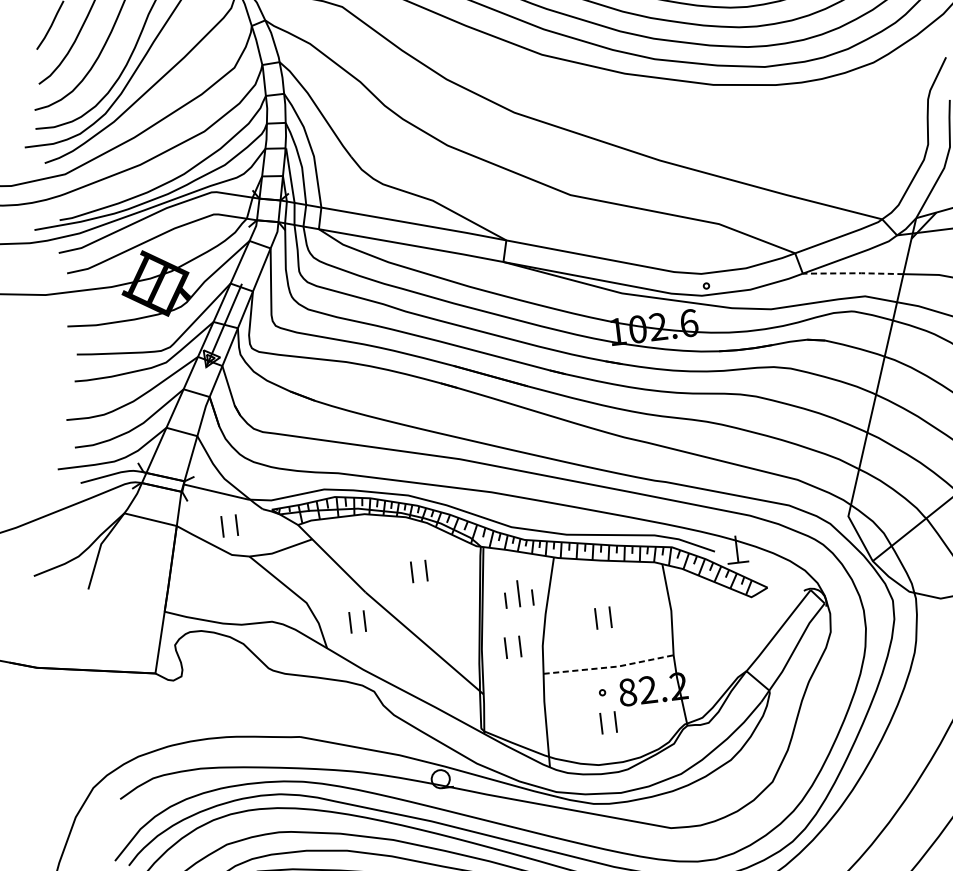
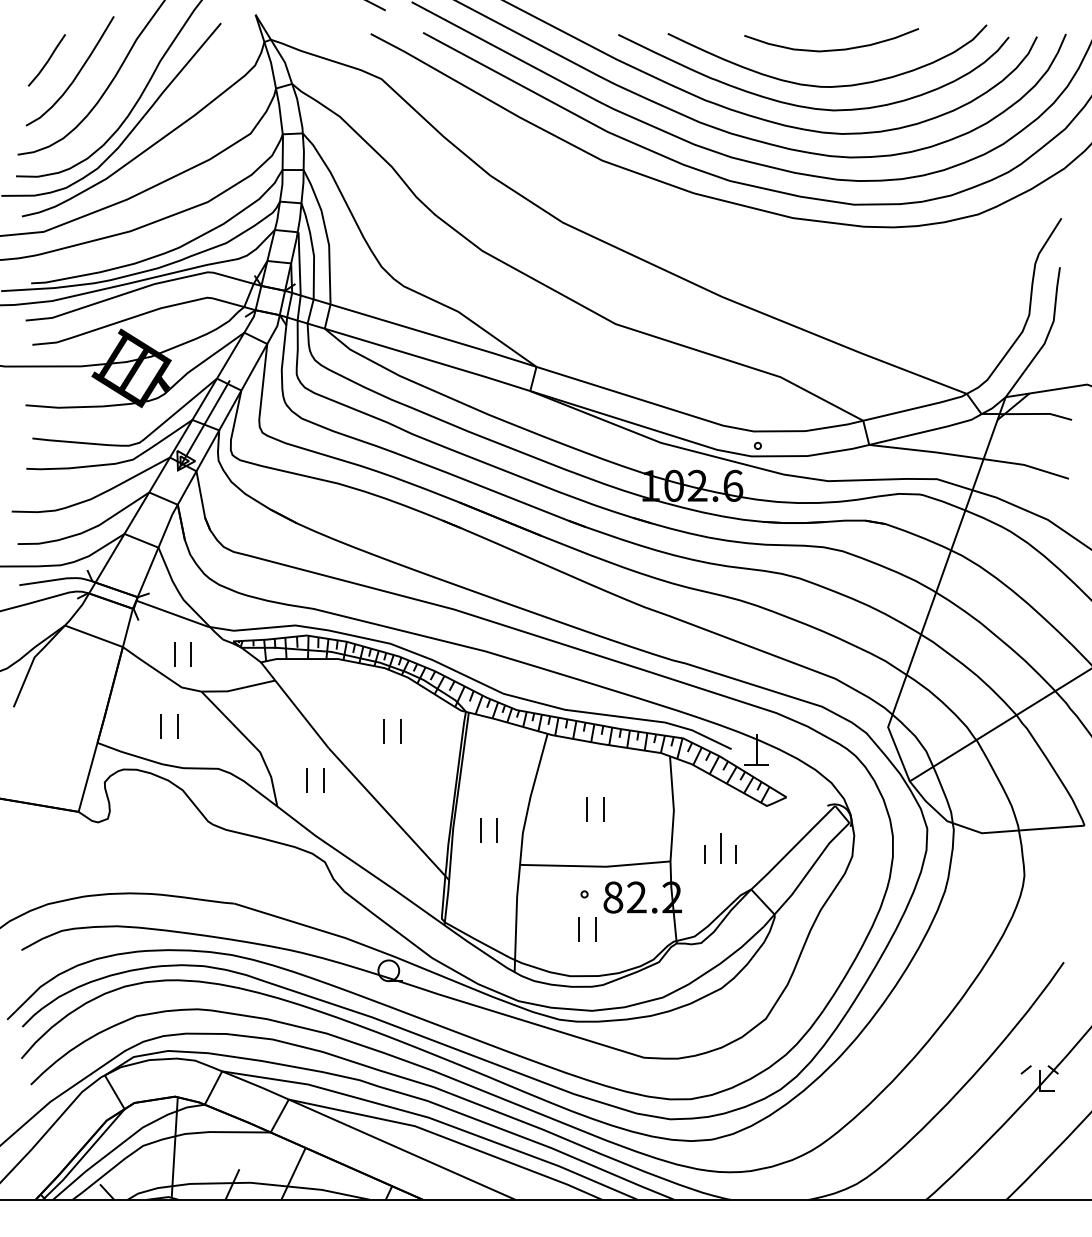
line: (854, 273) -> (927, 451), dashed -> solid
part: (218, 590) -> (161, 726), added
part: (518, 593) -> (720, 848), moved
line: (610, 667) -> (596, 866), dashed -> solid

